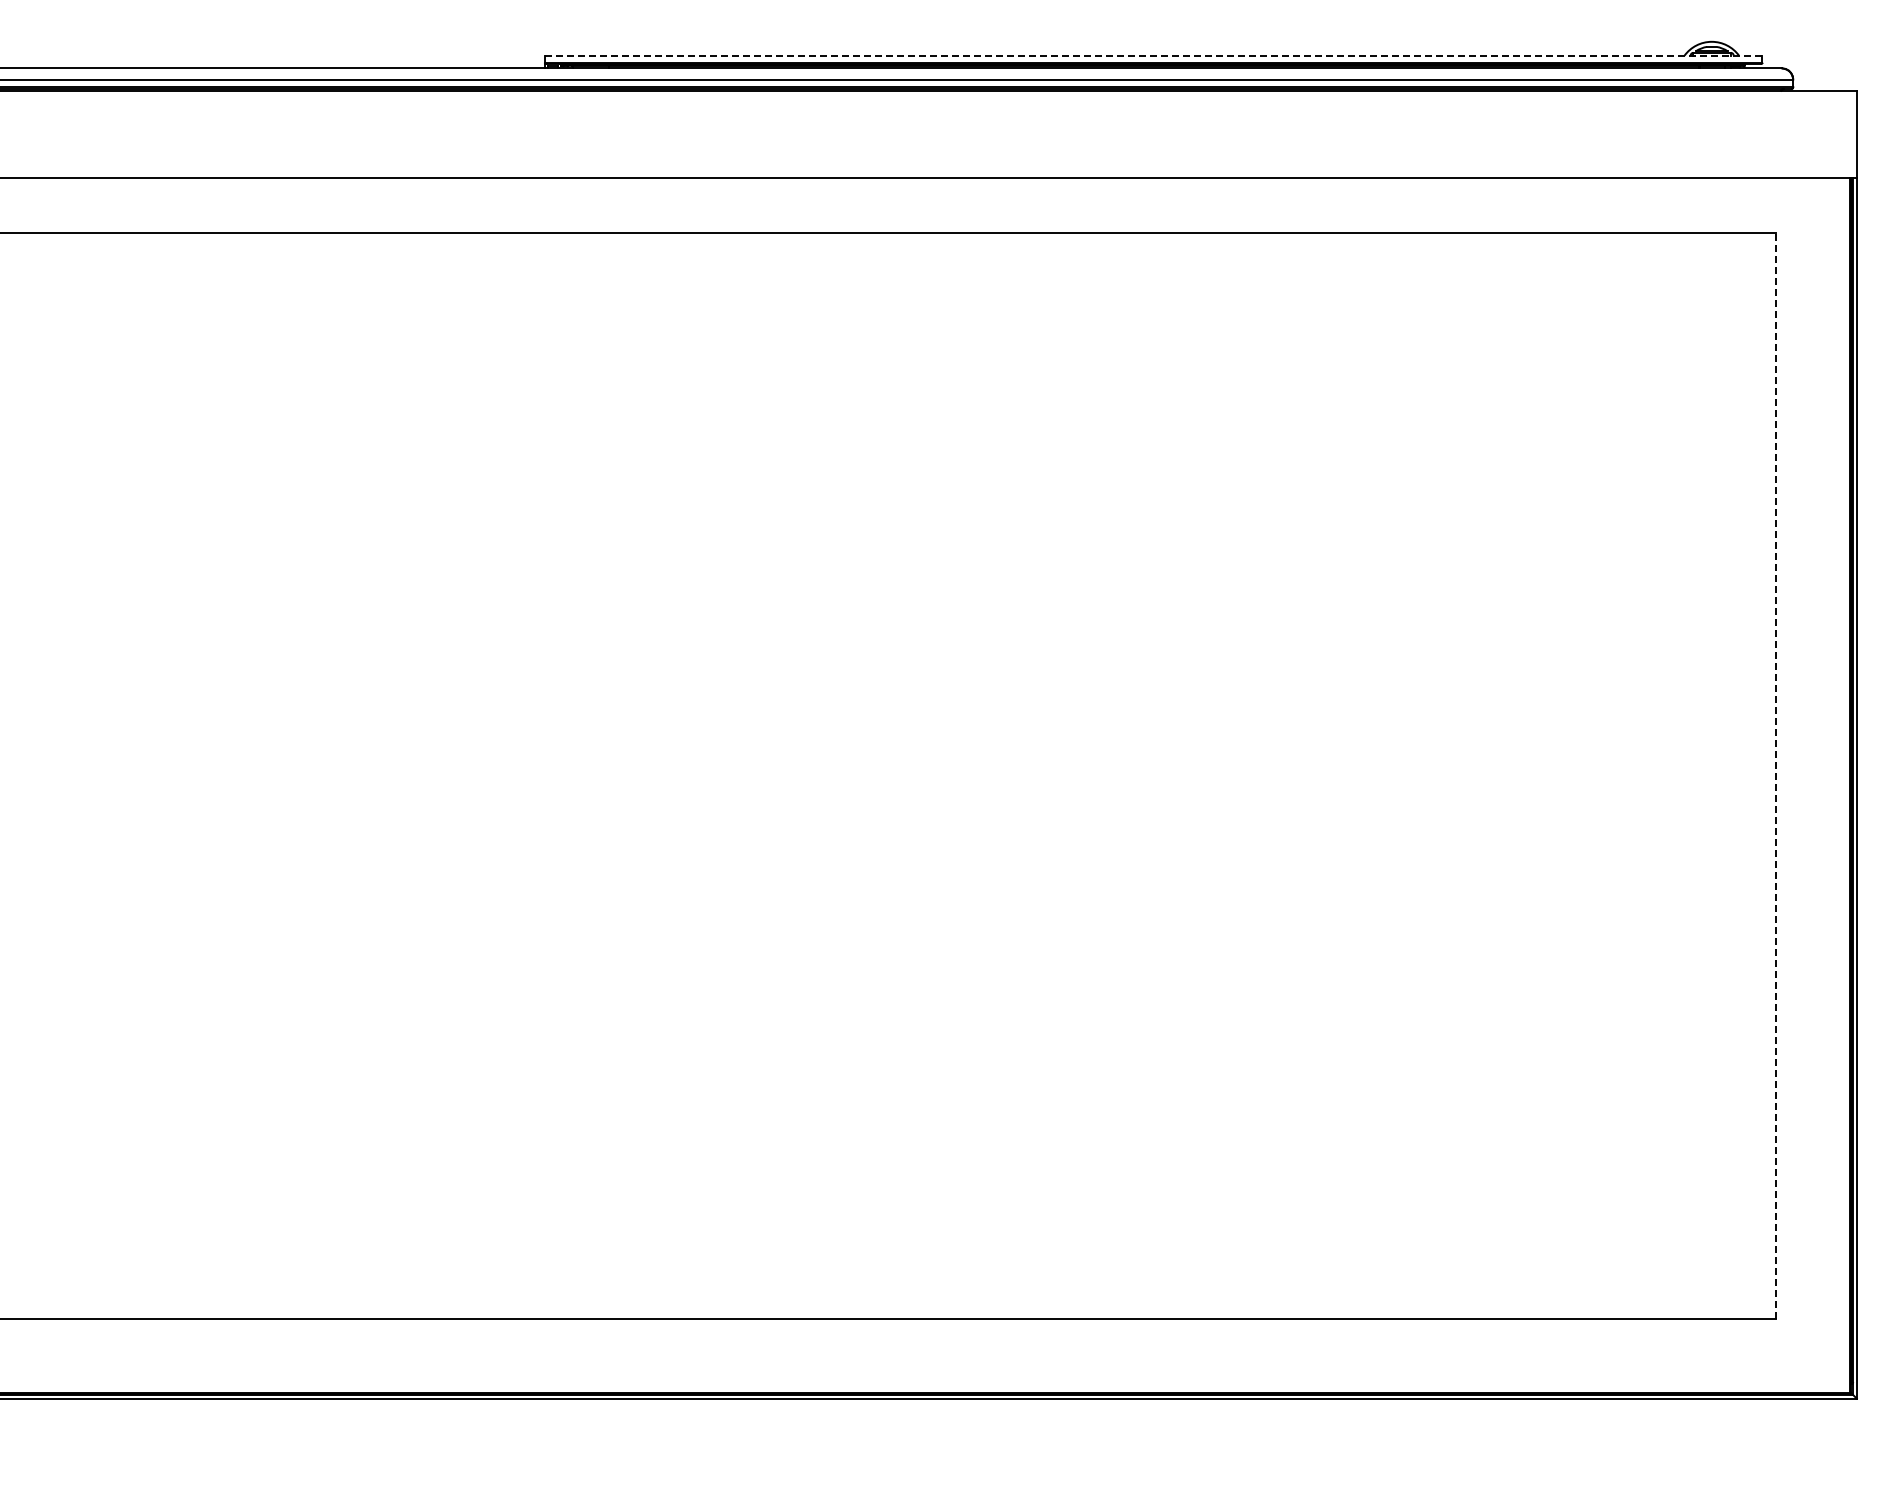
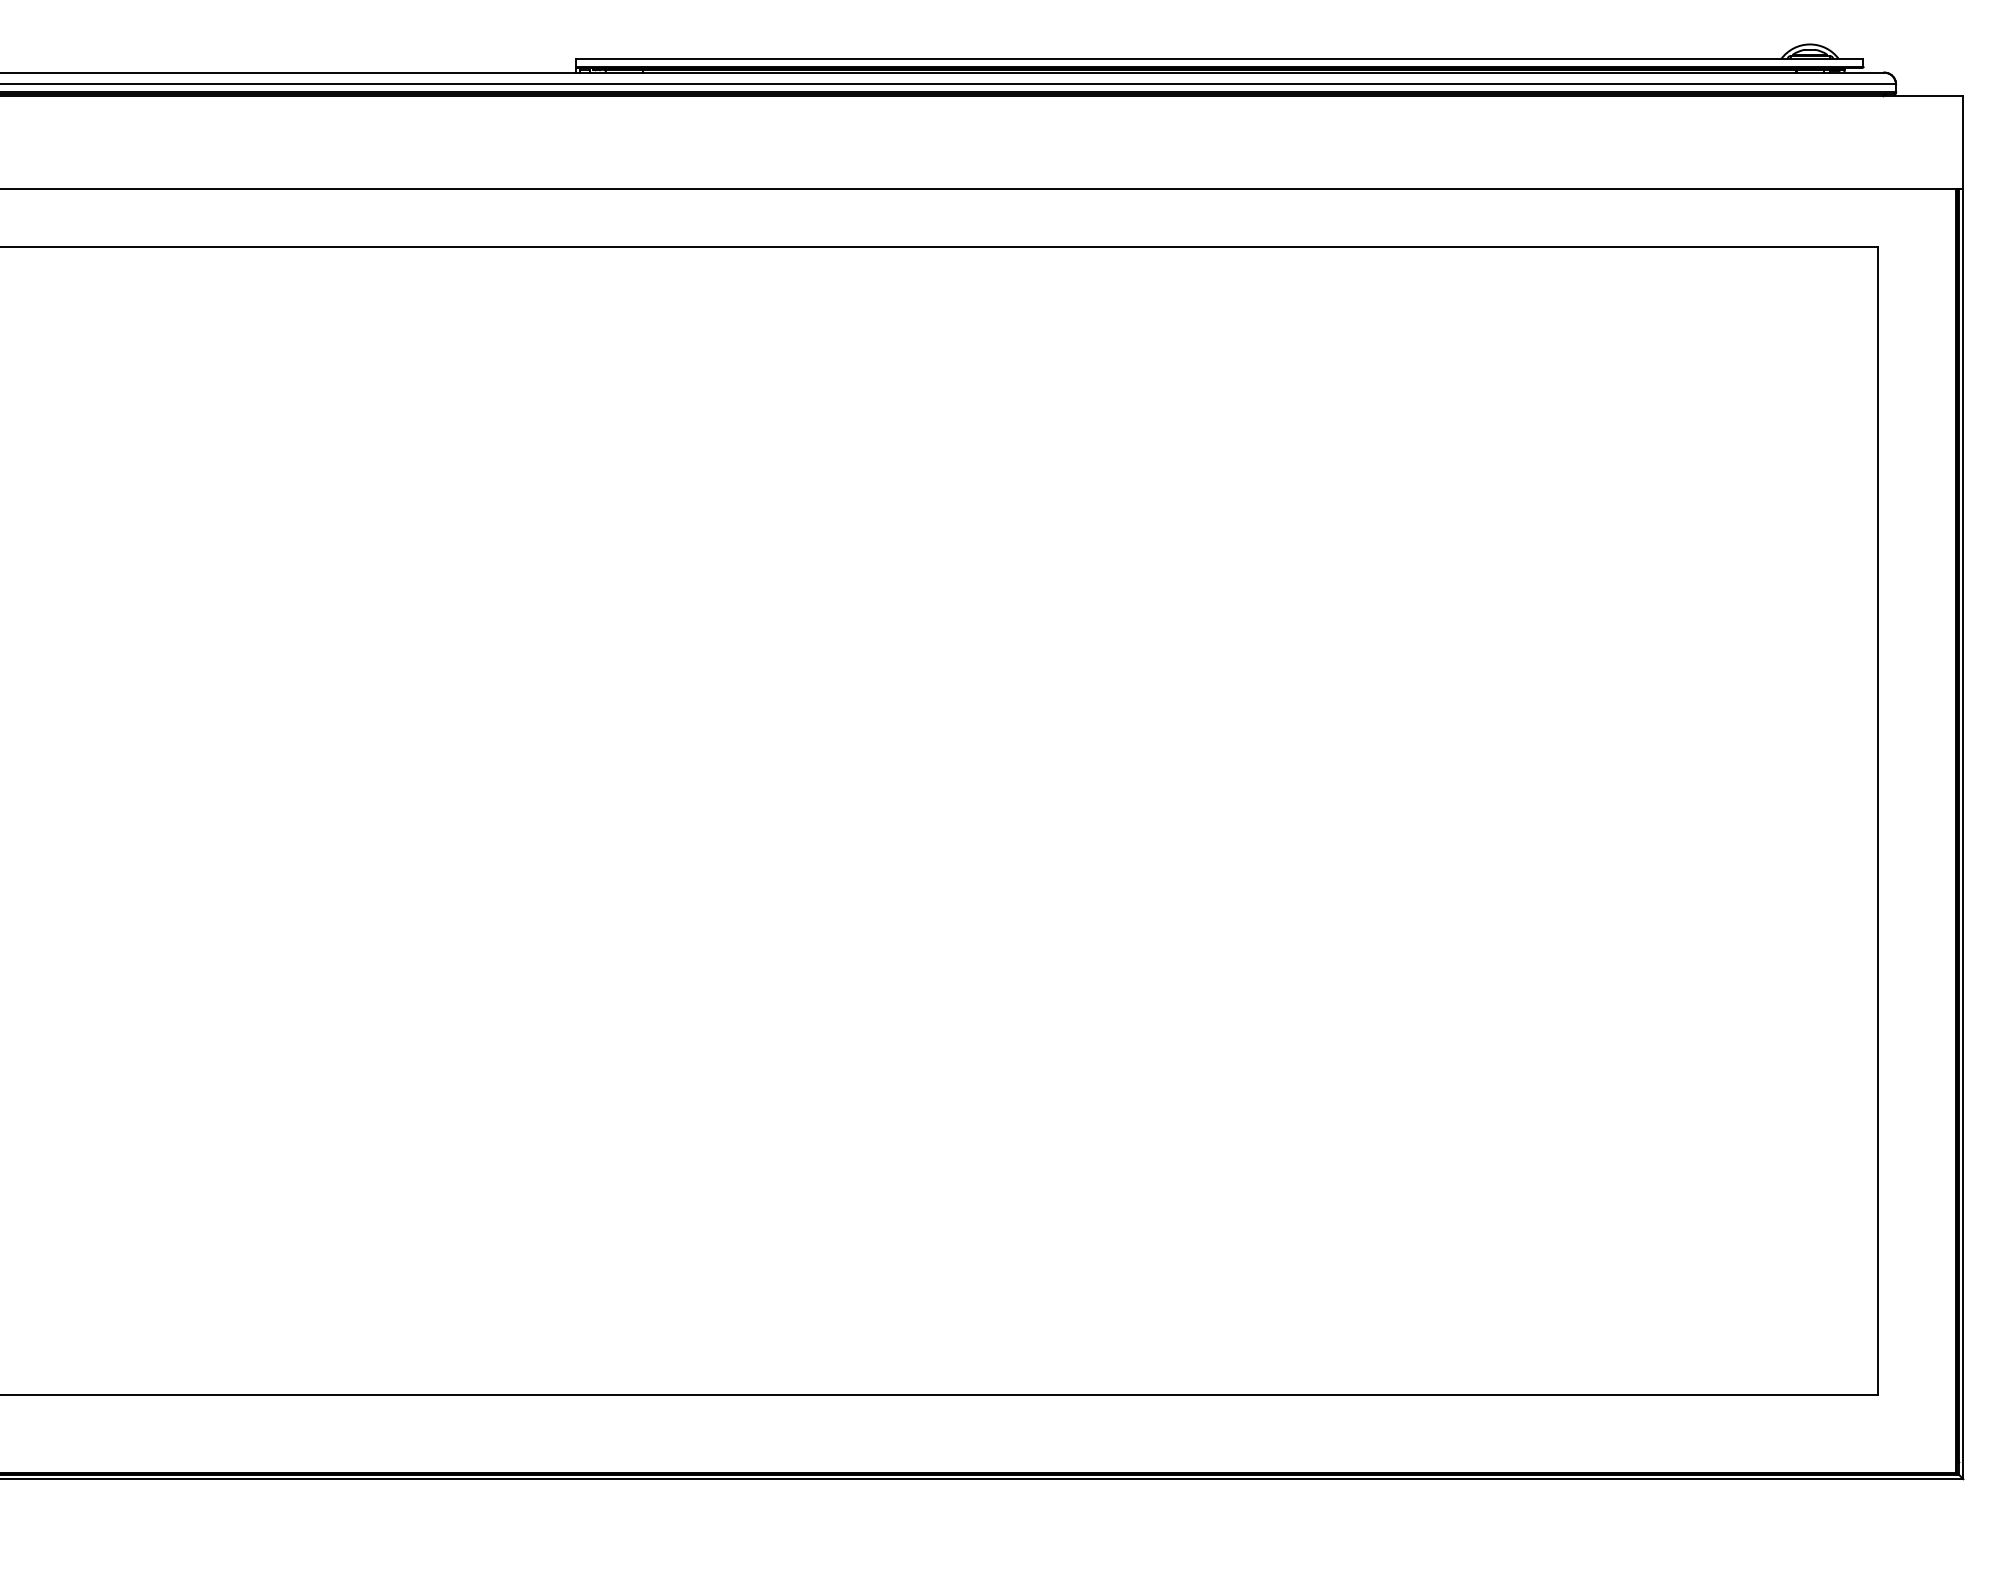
line: (1153, 55) -> (1219, 58), dashed -> solid
line: (1776, 776) -> (1878, 821), dashed -> solid

